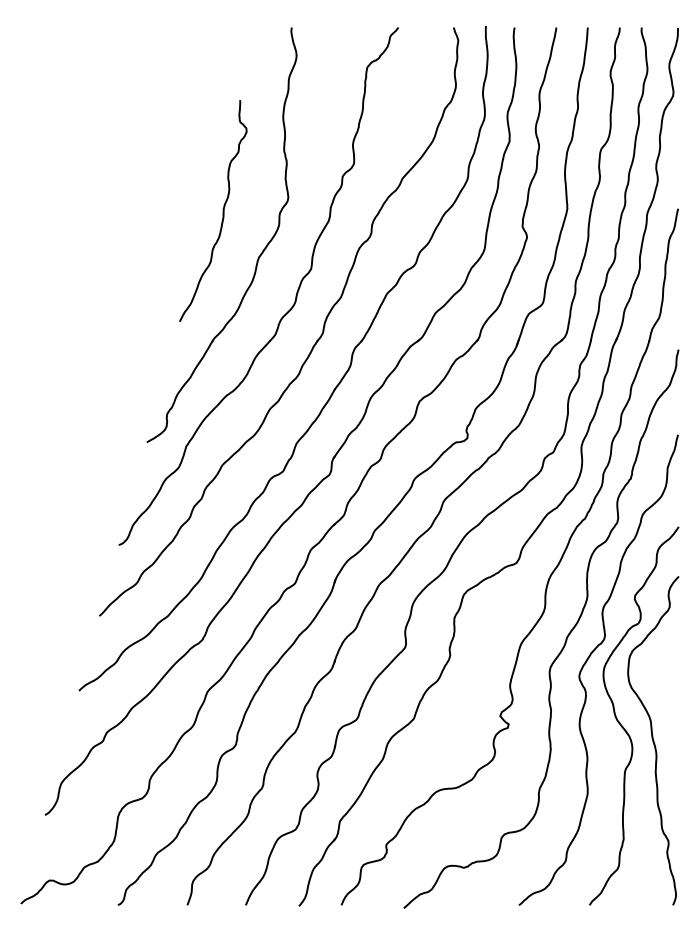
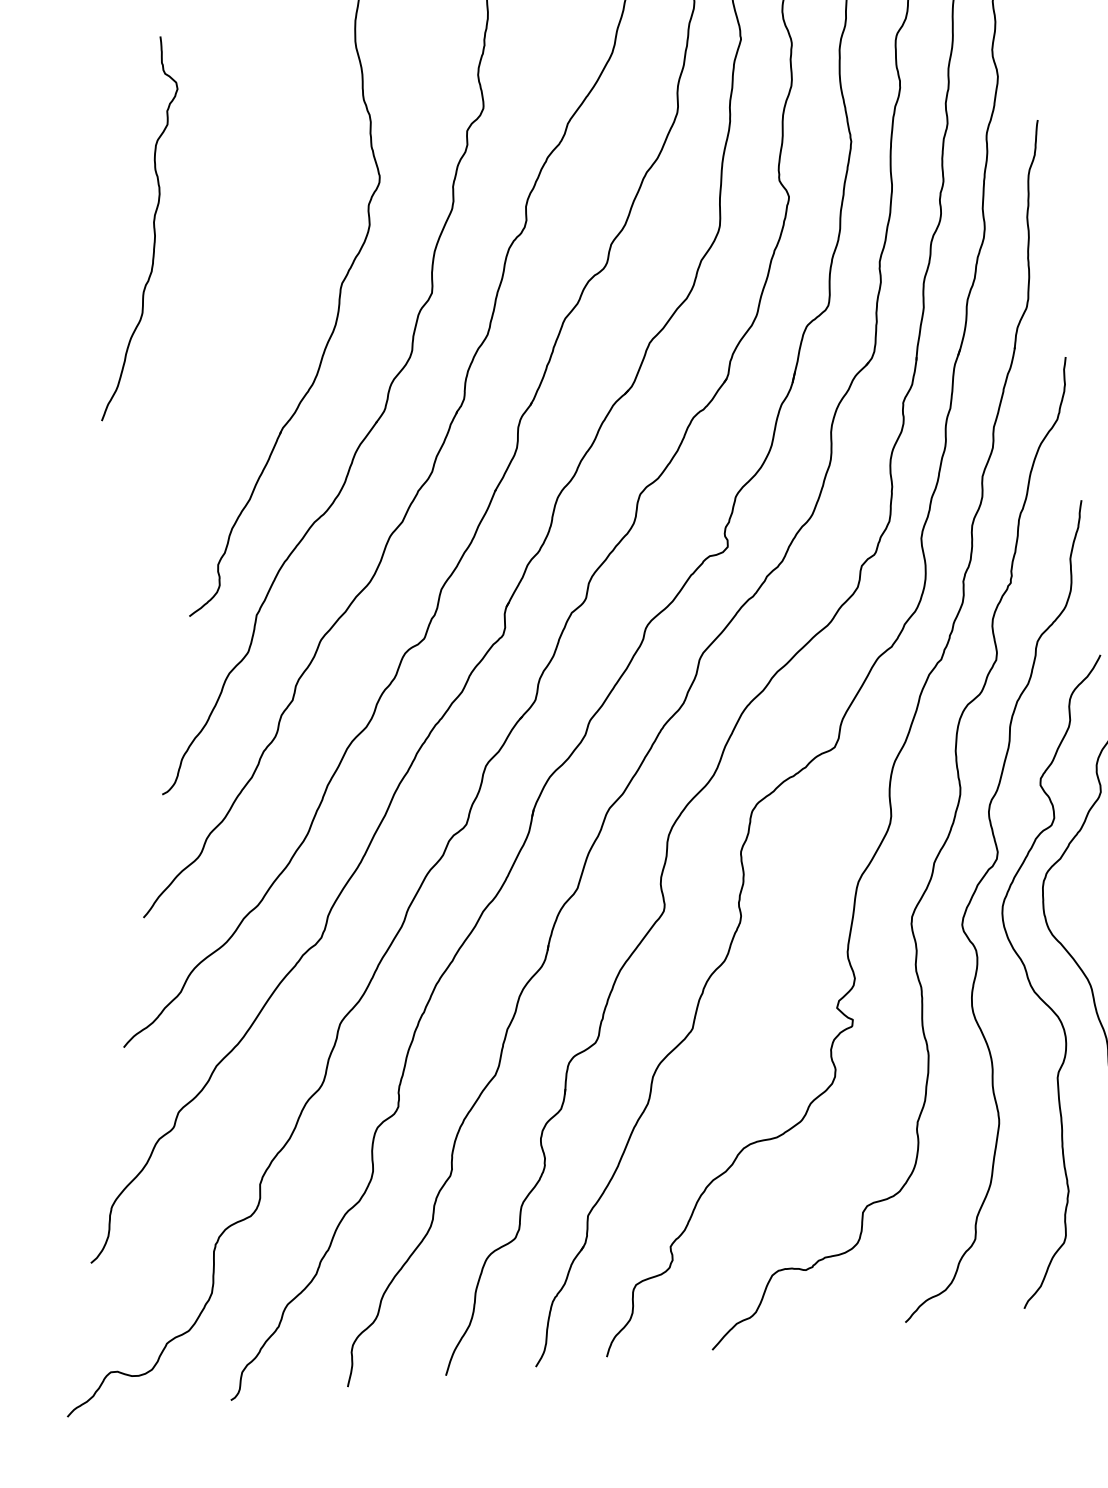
curve: (222, 210) -> (152, 225), moved

